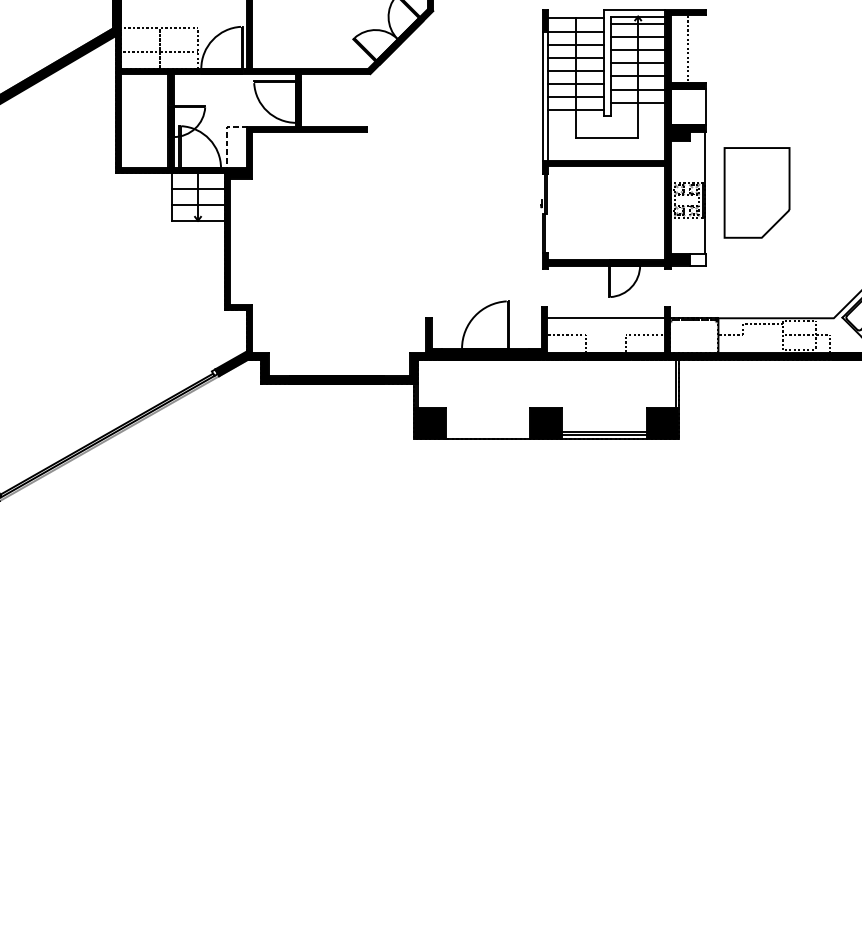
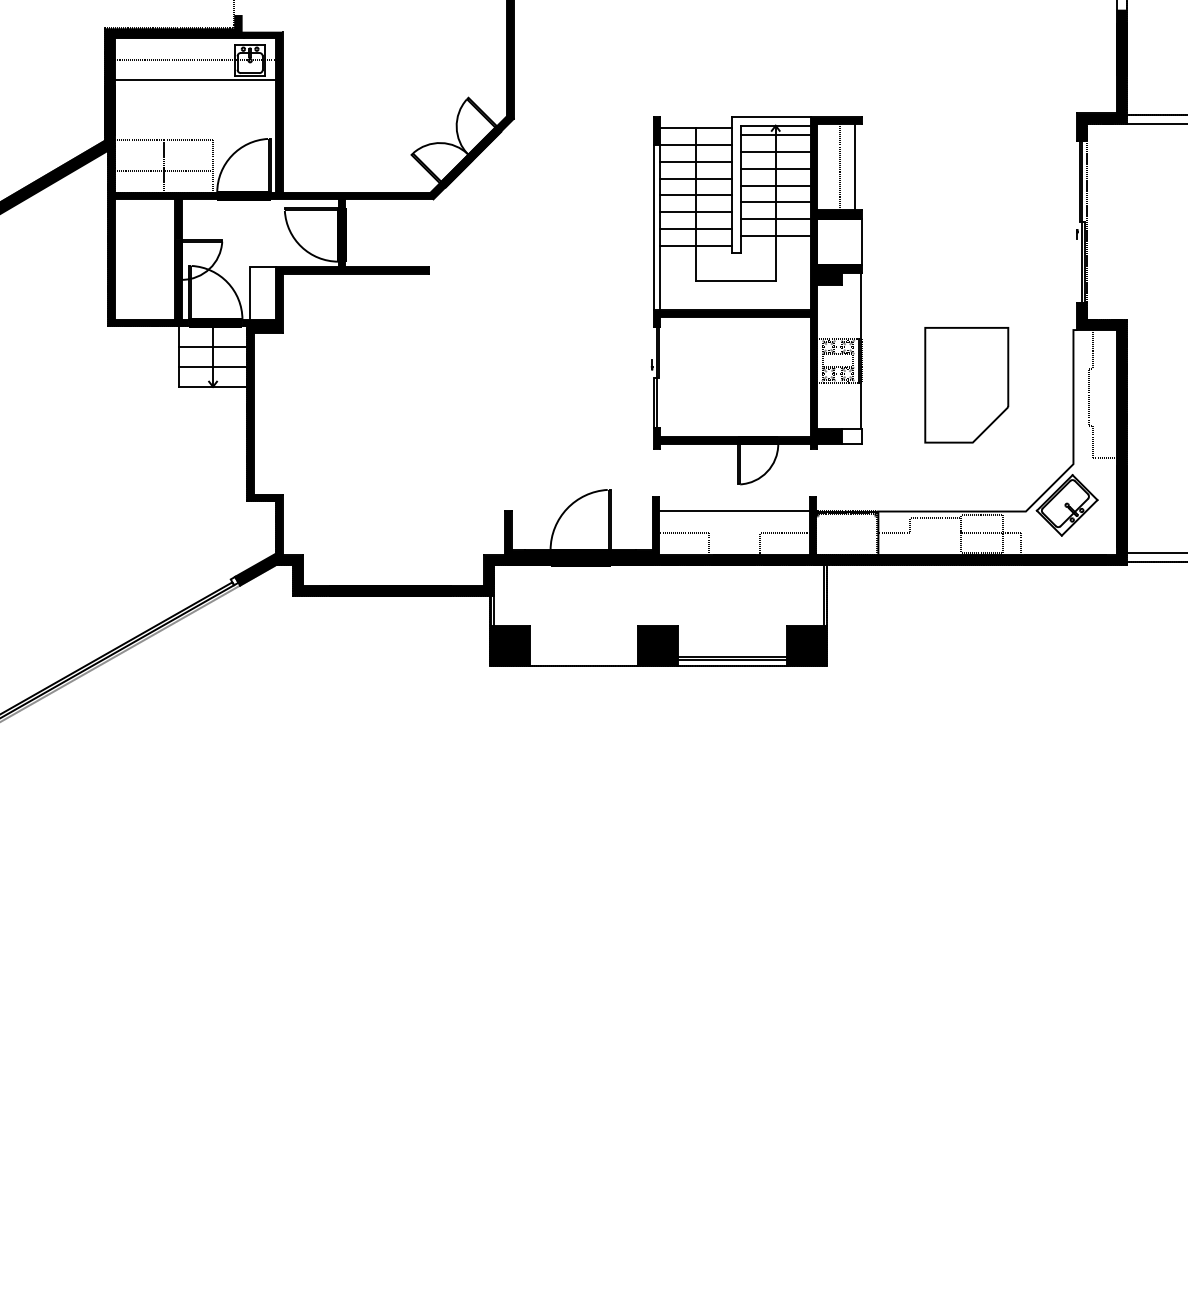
line: (700, 49) -> (855, 167), added
line: (226, 136) -> (249, 279), dashed -> solid
part: (756, 193) -> (966, 385), moved

